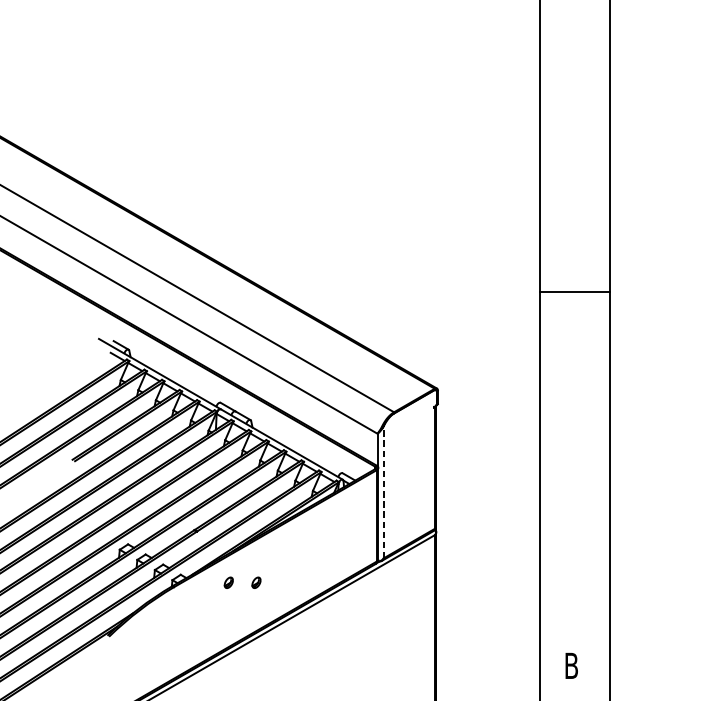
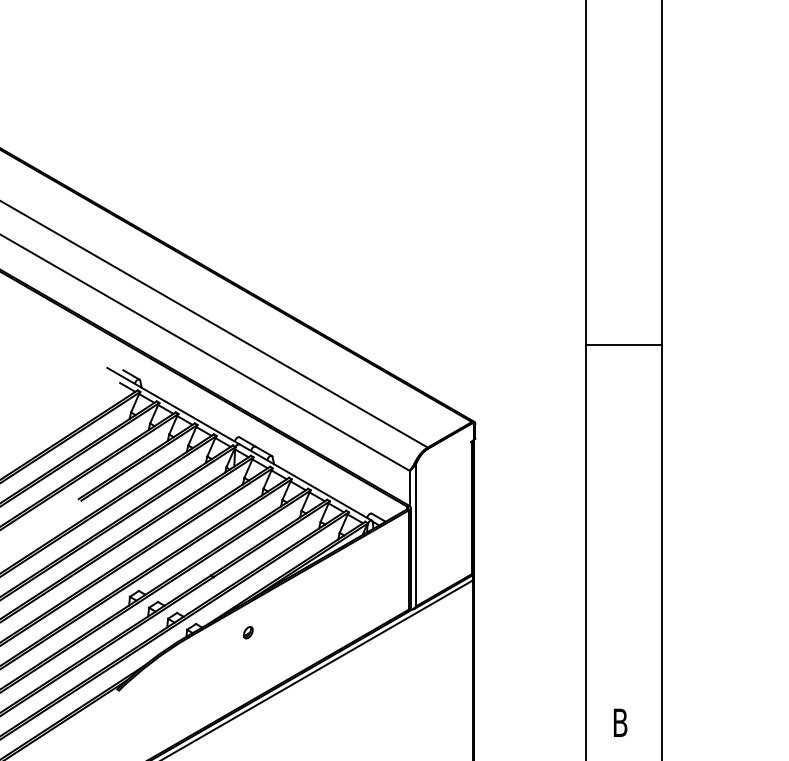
line: (574, 291) -> (623, 344), moved
line: (383, 492) -> (416, 534), dashed -> solid
part: (255, 582) -> (277, 632), removed

